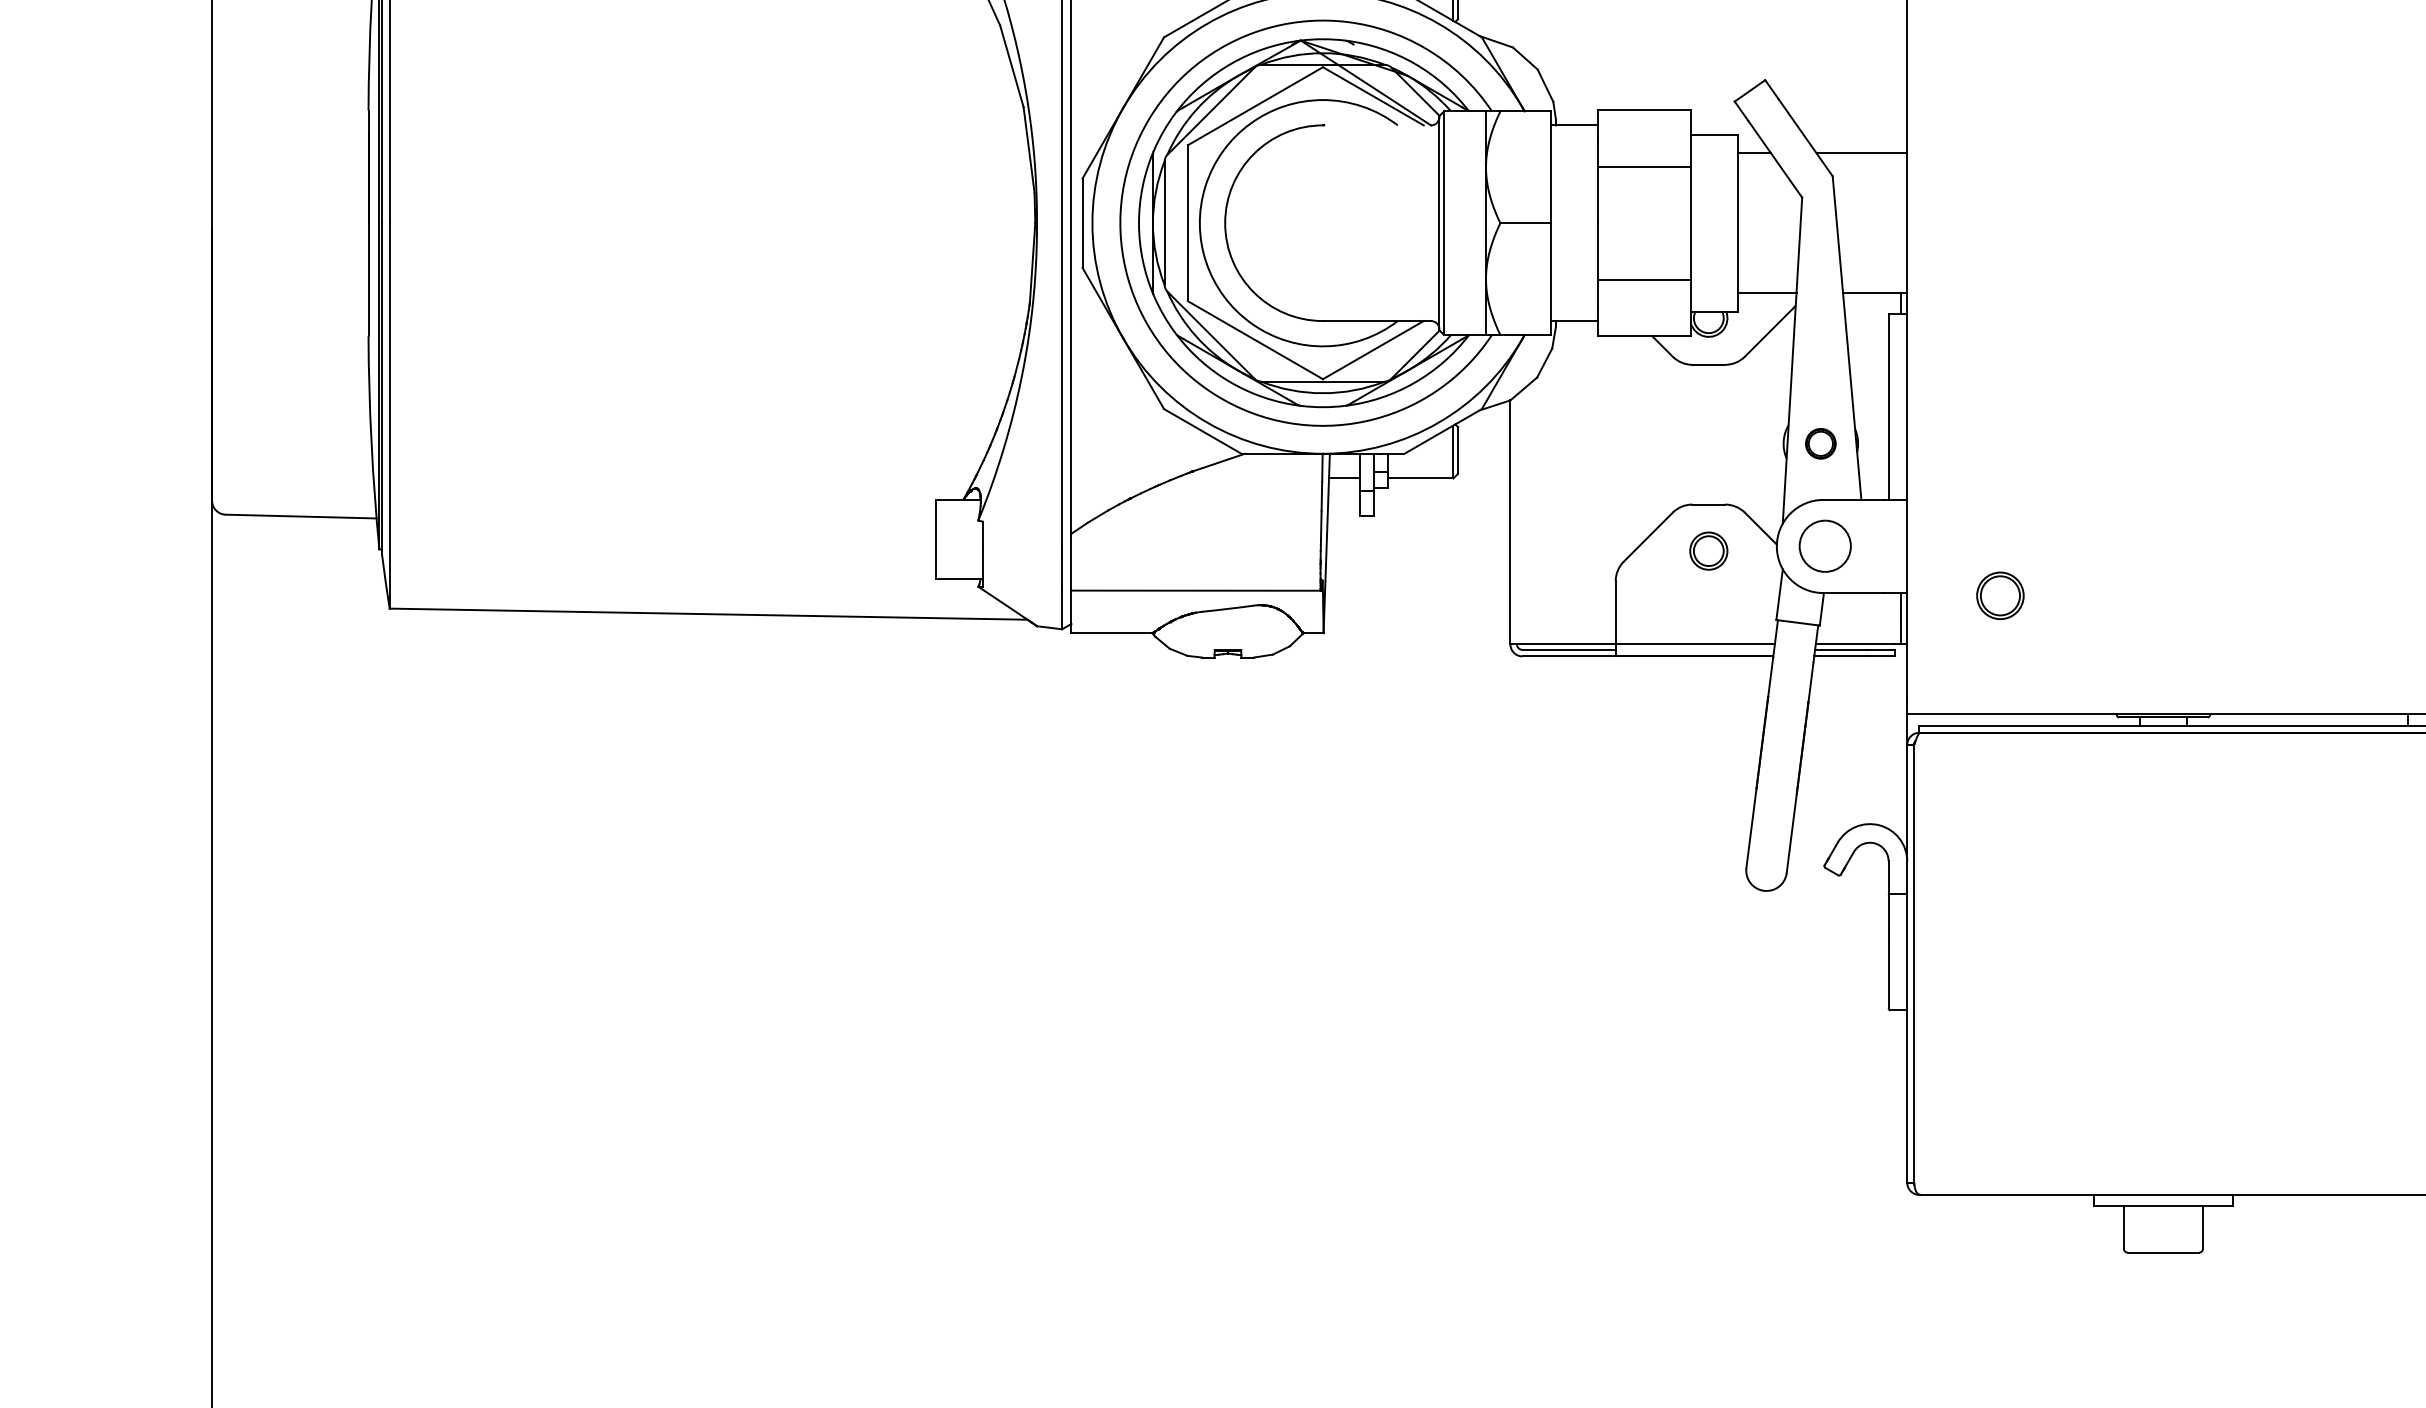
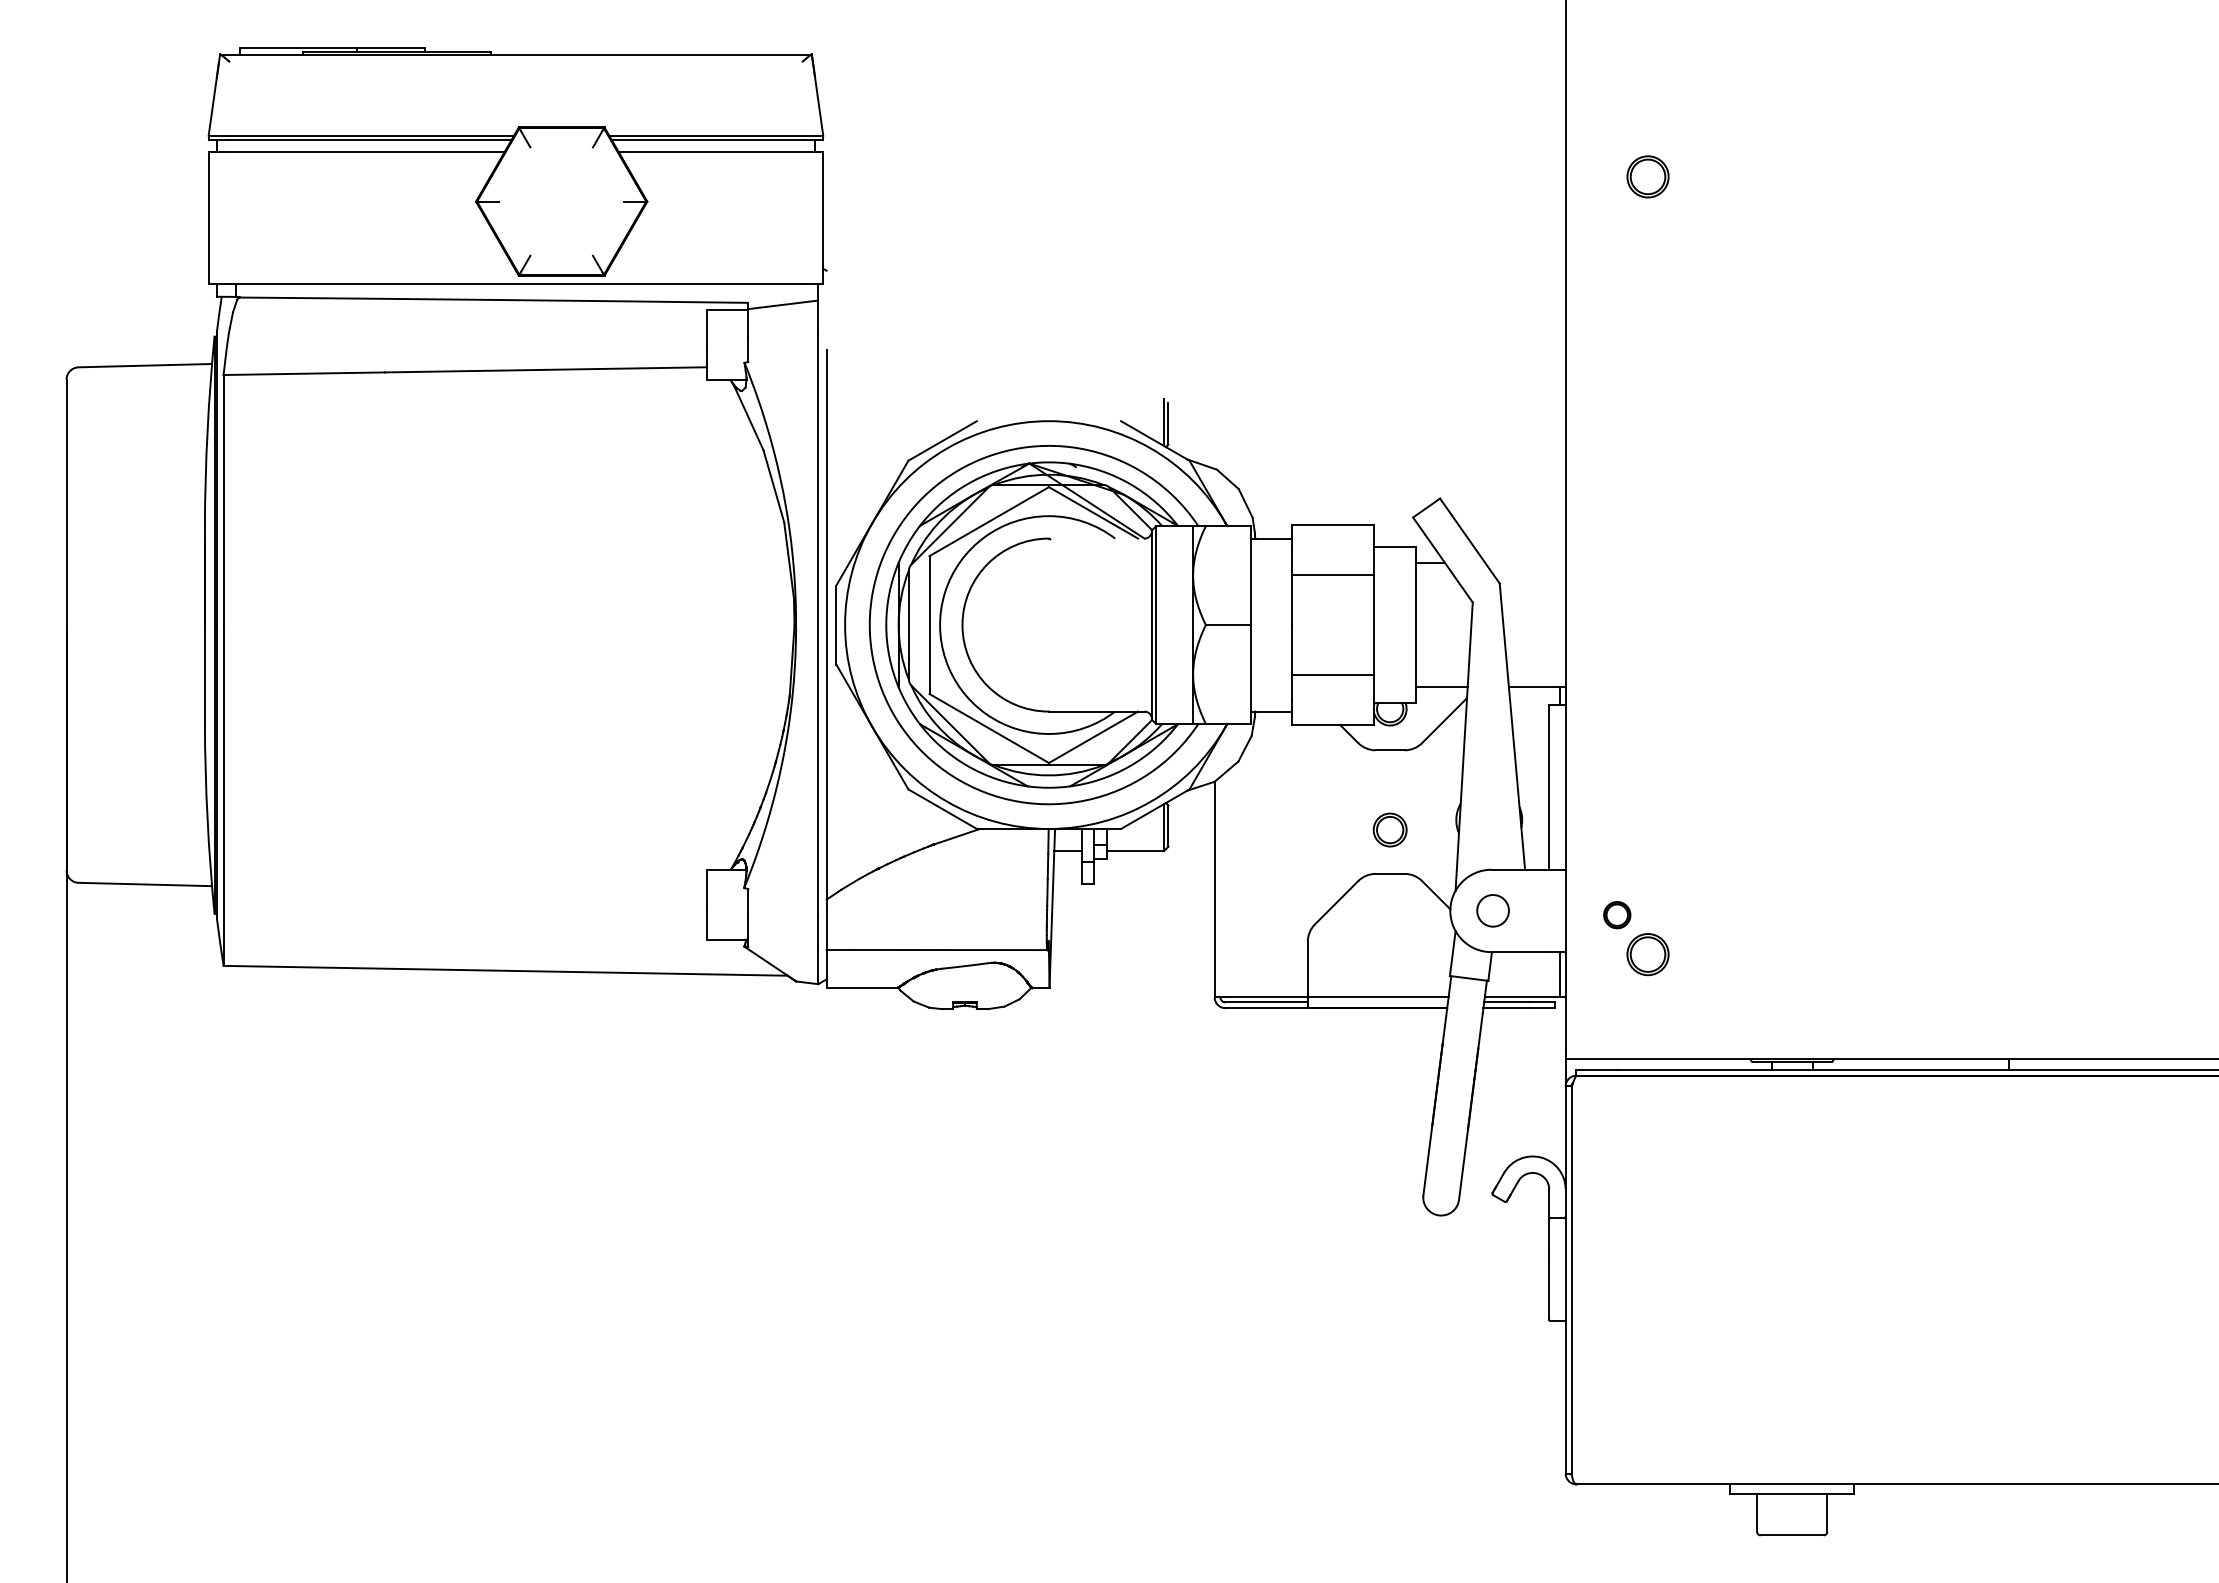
line: (1861, 153) -> (1525, 563), removed
part: (1821, 444) -> (1617, 915), moved
part: (1824, 545) -> (1492, 910), size x0.7
part: (1708, 550) -> (1389, 829), moved

